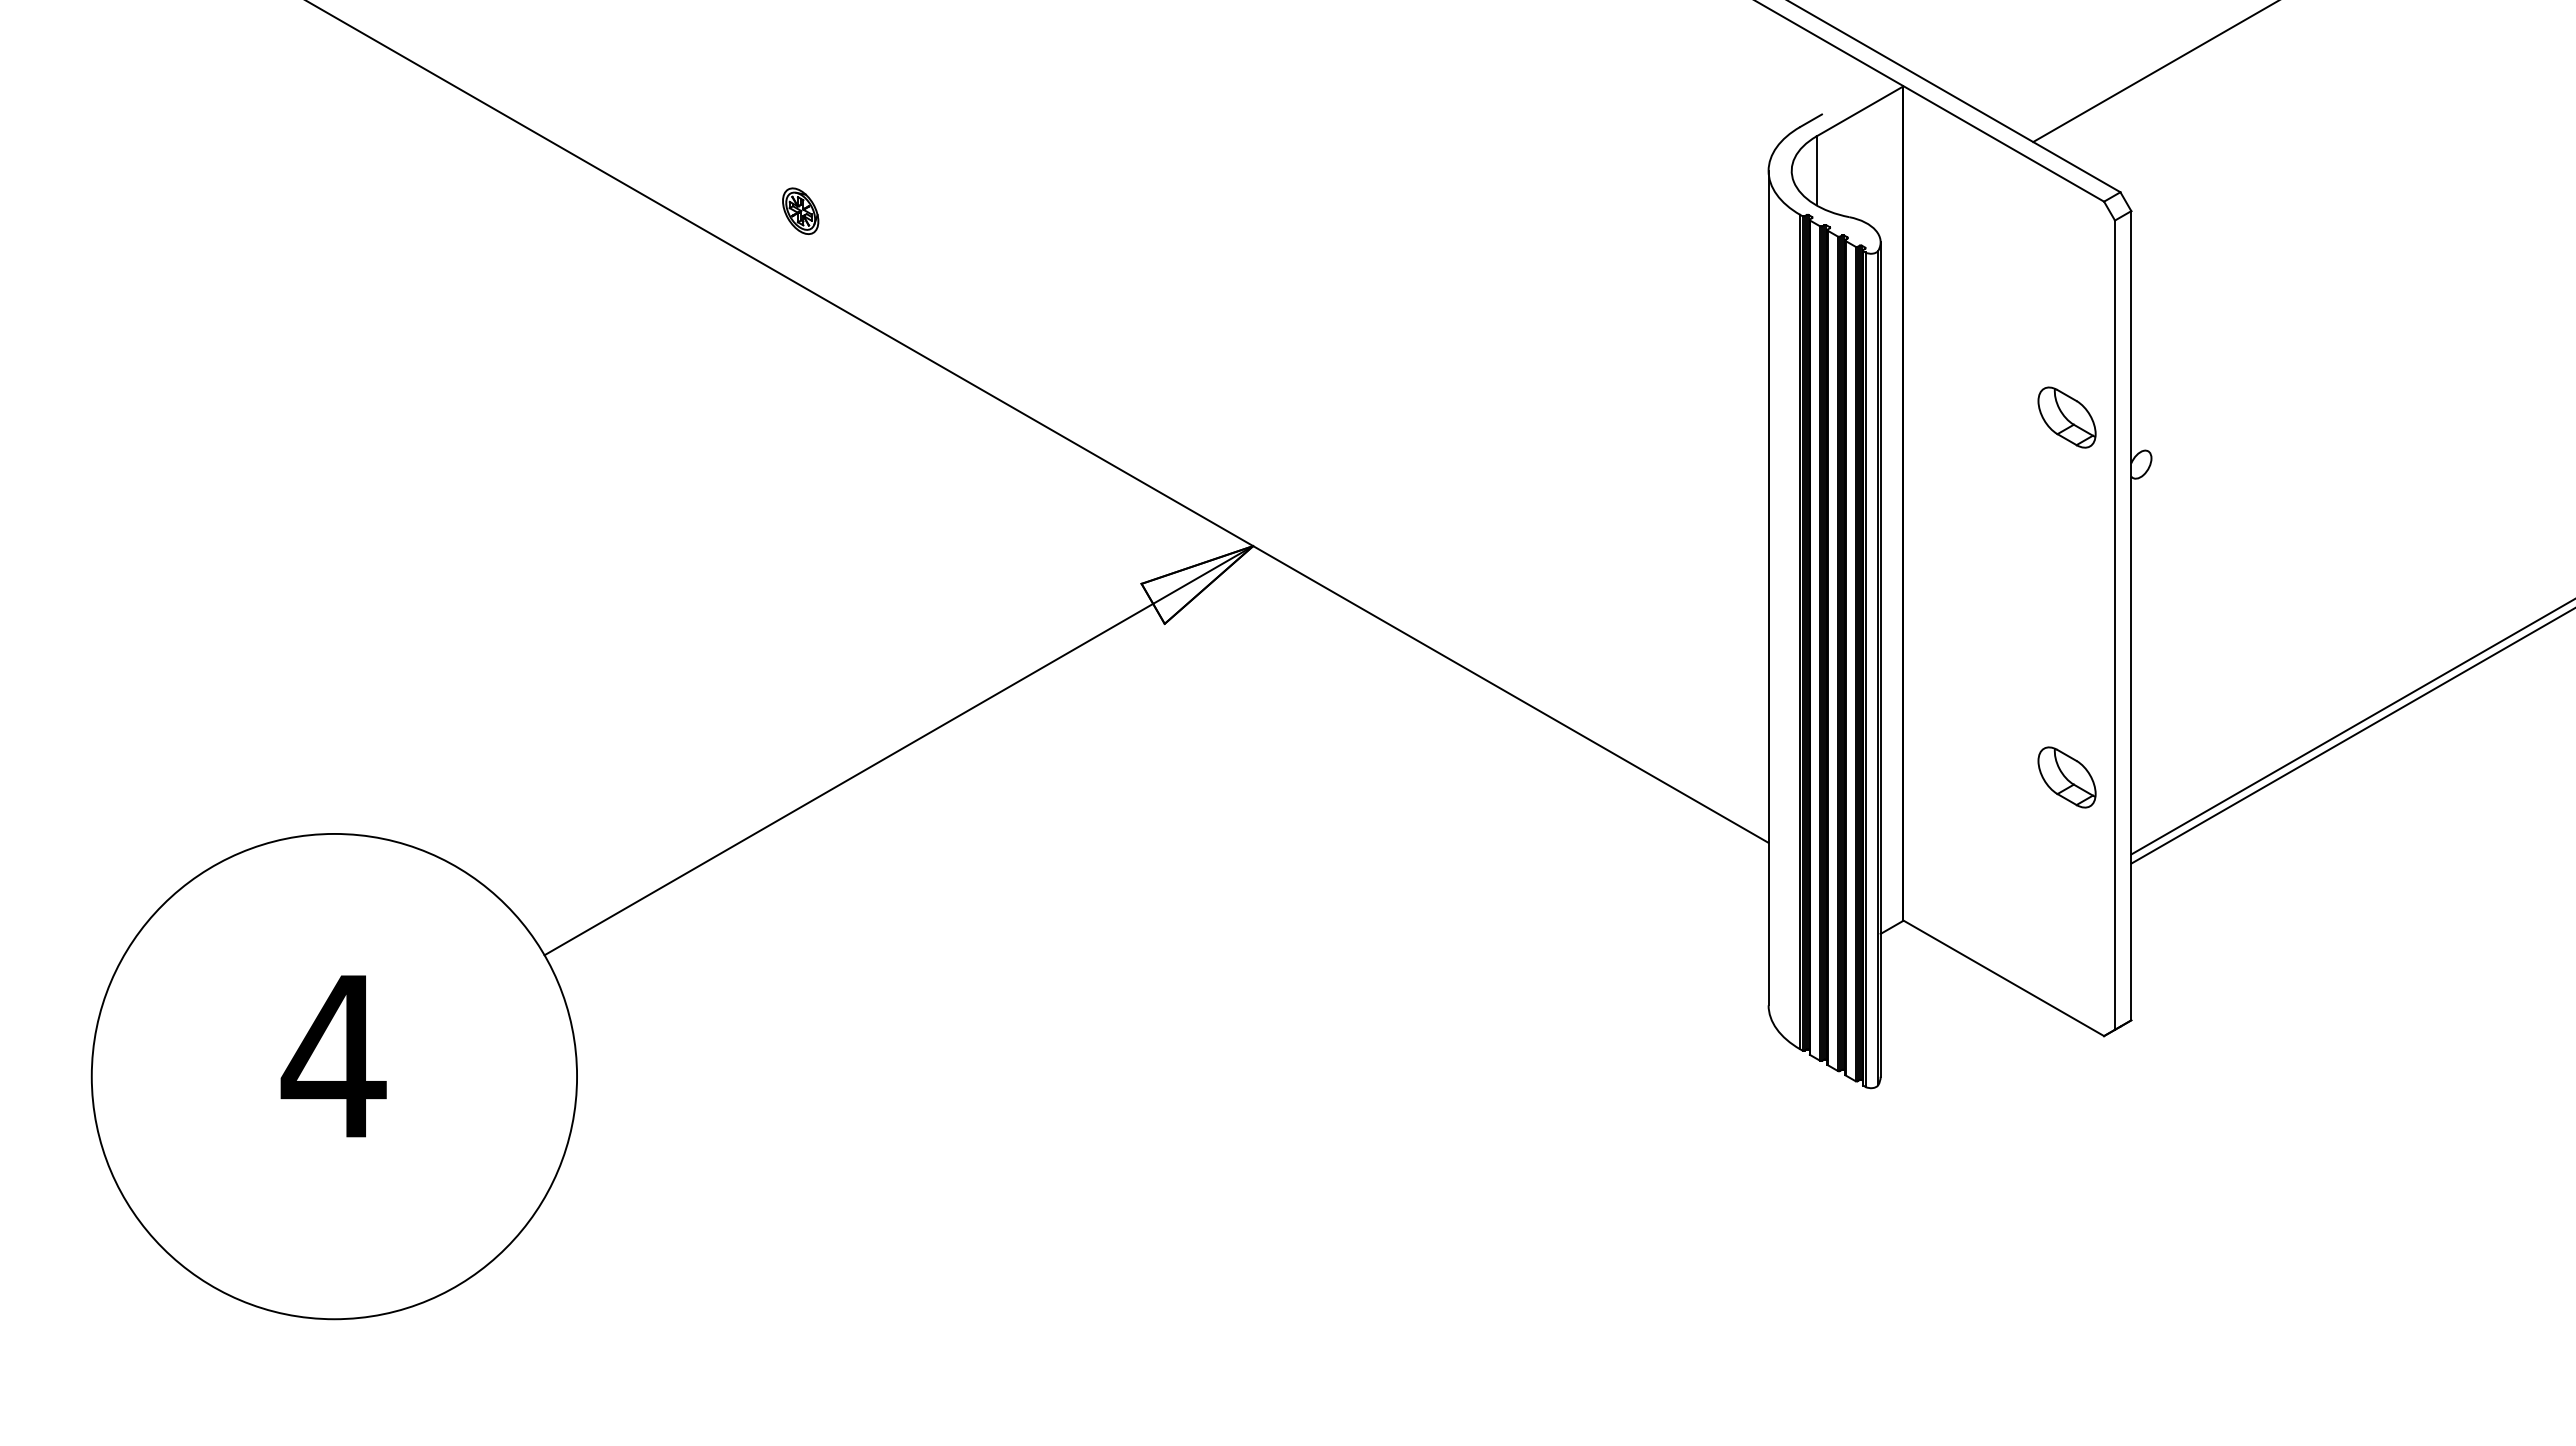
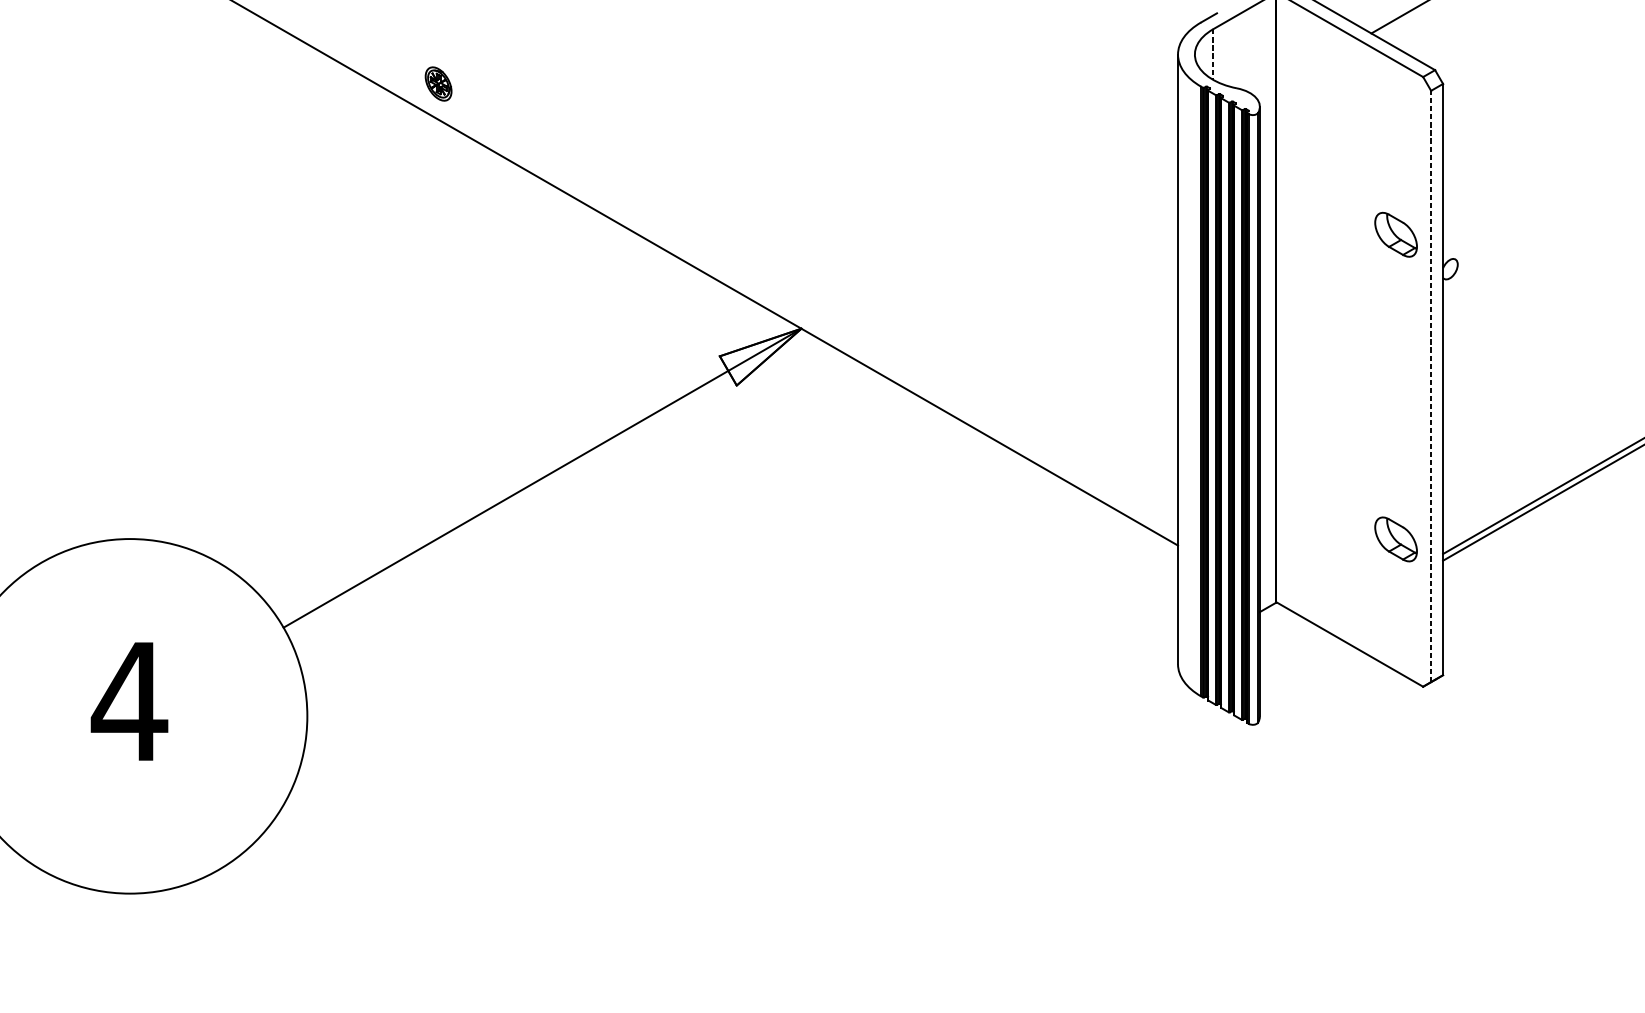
line: (1816, 170) -> (1213, 54), solid -> dashed
part: (800, 210) -> (438, 83), moved
line: (2115, 625) -> (1431, 386), solid -> dashed
part: (2066, 777) -> (1395, 539), moved

